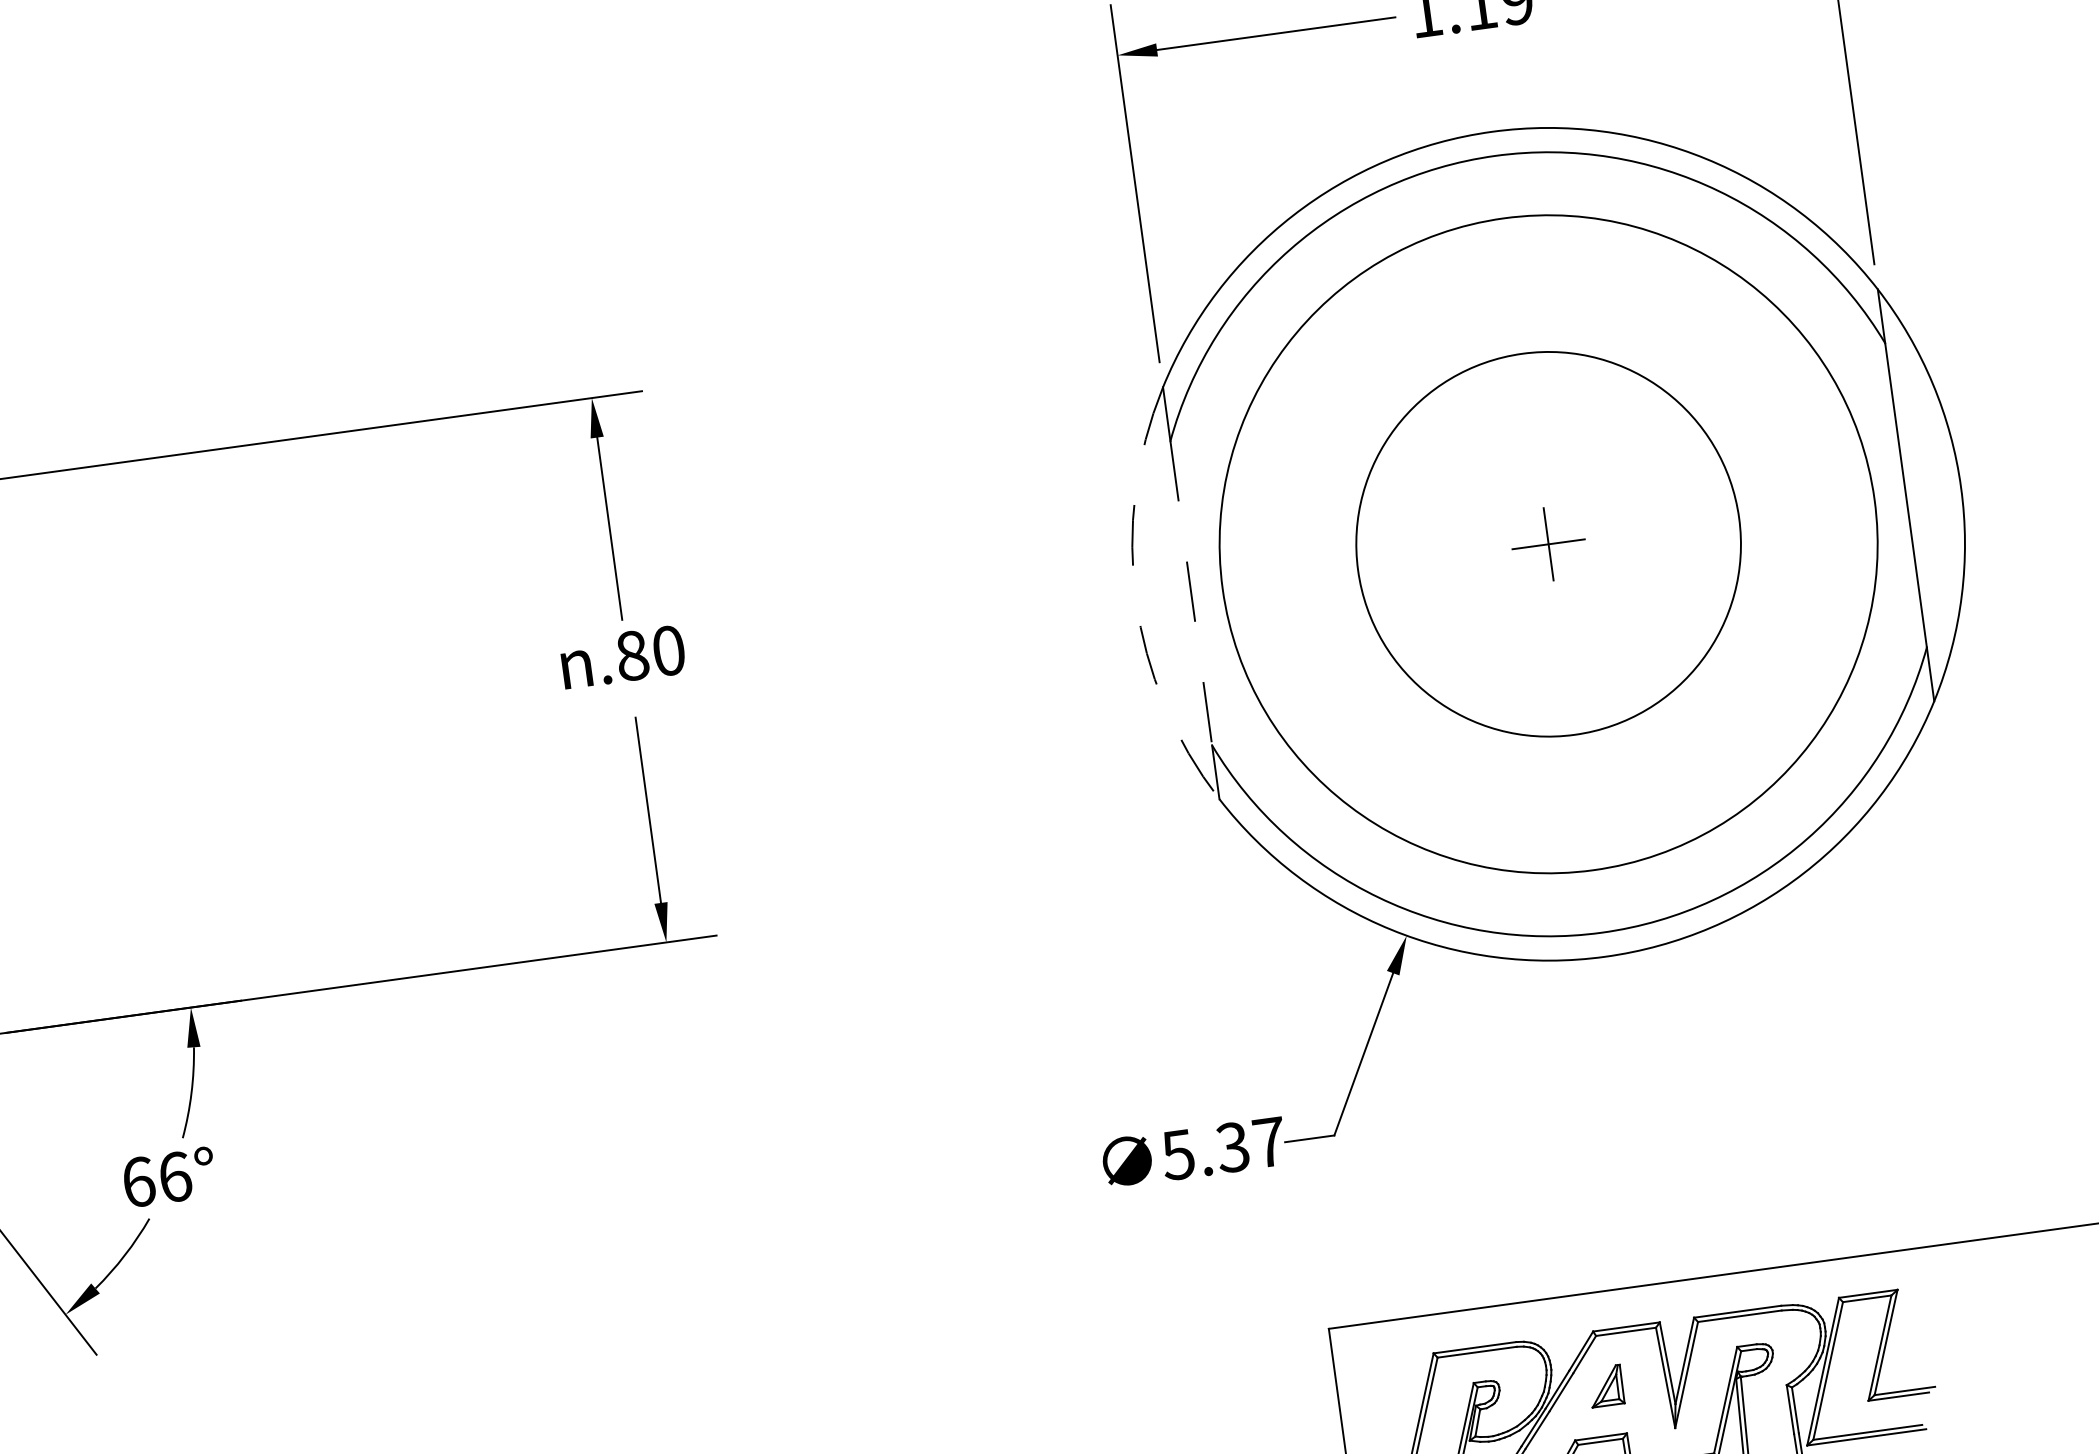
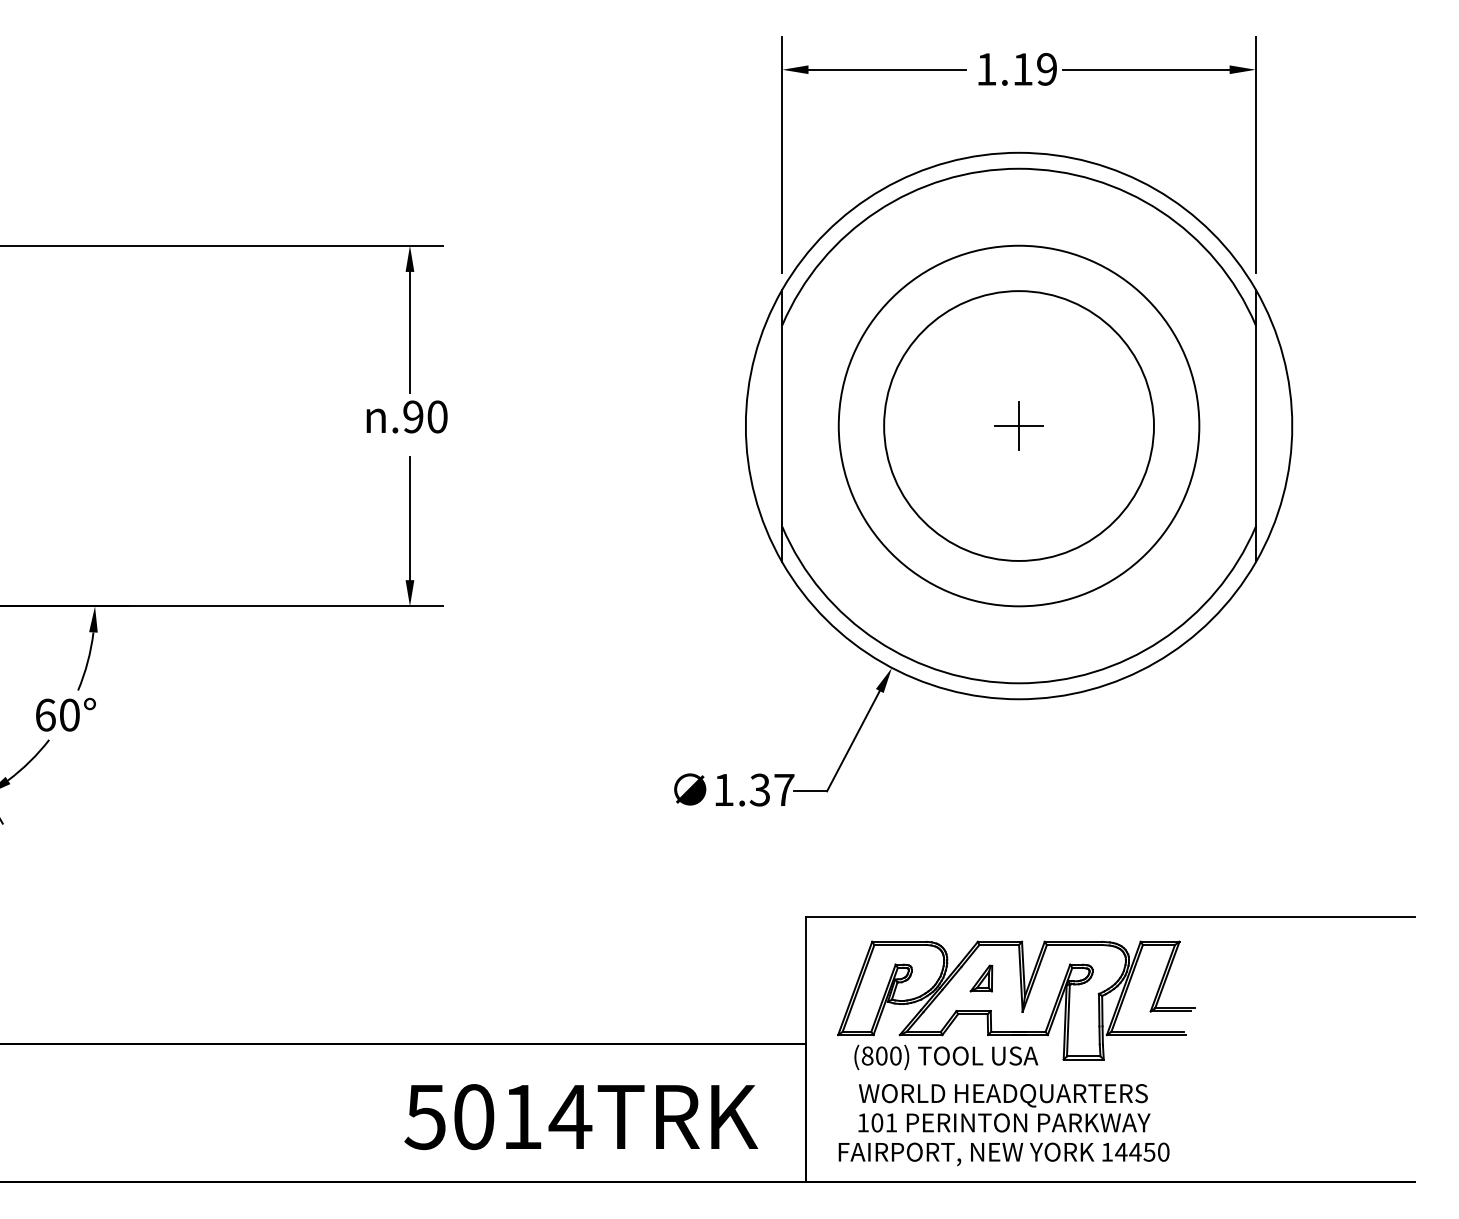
circle: (1547, 543) -> (1018, 425), size x0.62
circle: (1547, 543) -> (1018, 425), size x1.43
line: (1191, 593) -> (782, 426), dashed -> solid
arc: (1135, 601) -> (745, 426), dashed -> solid
text: (632, 655) -> (413, 416), .80 -> .90
text: (1177, 1155) -> (723, 790), 5.37 -> 1.37
text: (174, 1176) -> (69, 714), 66° -> 60°

